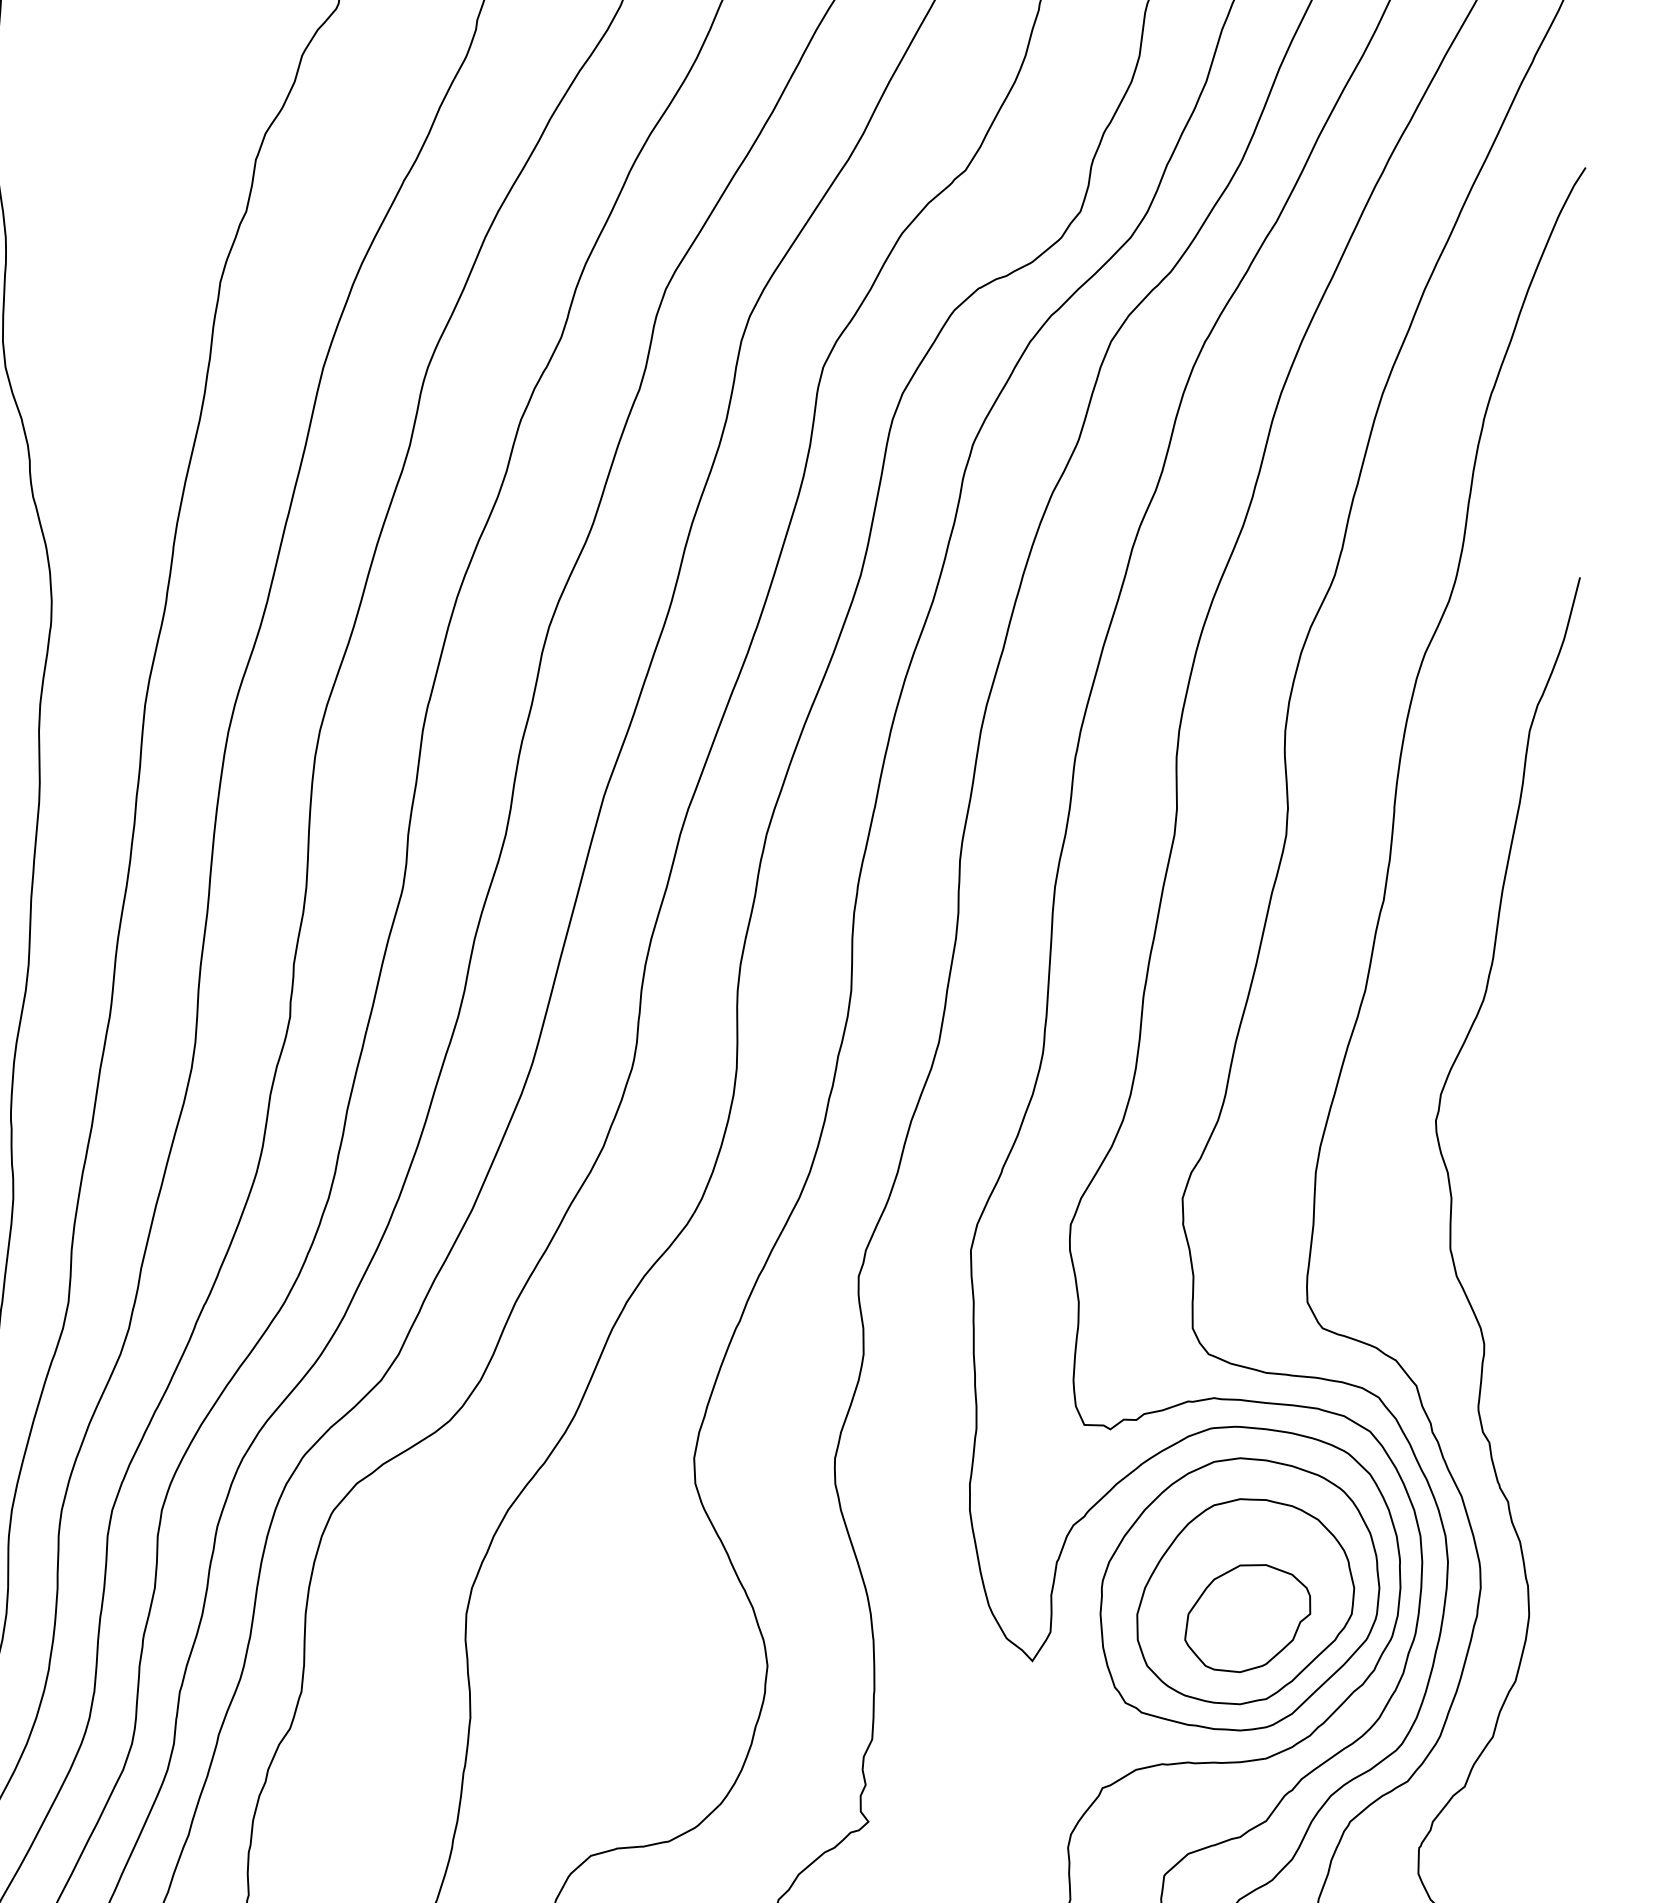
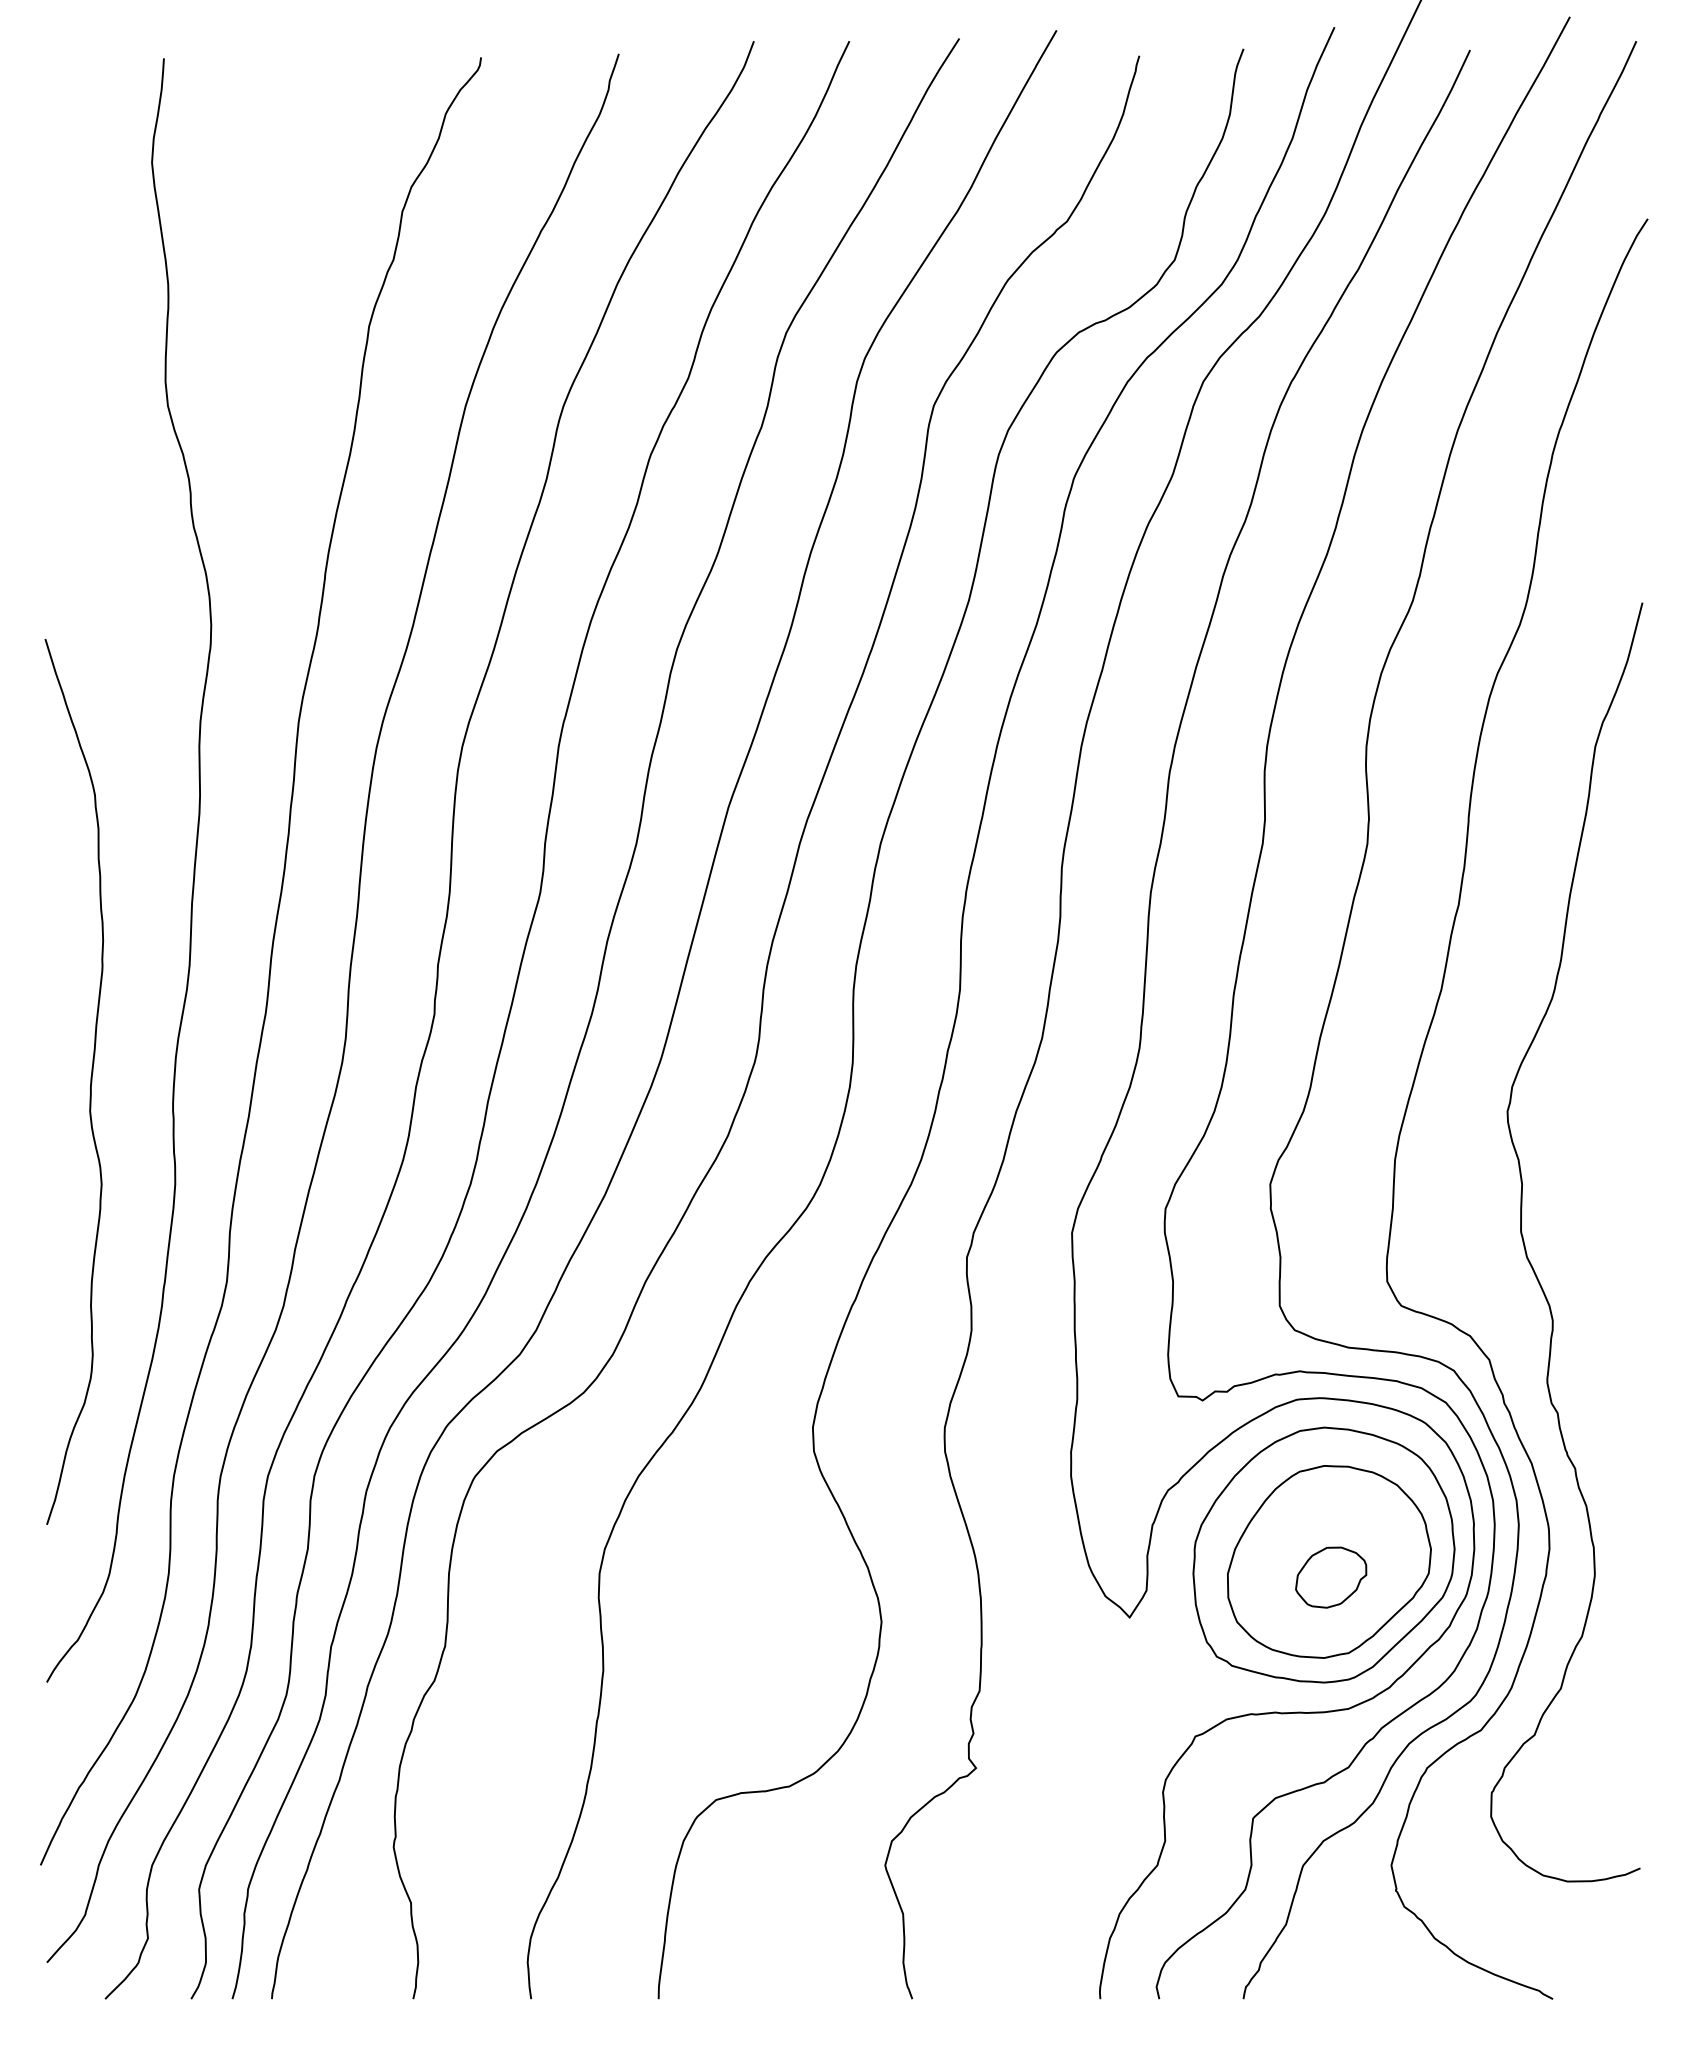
part: (1246, 1618) -> (1330, 1577), size x0.6

